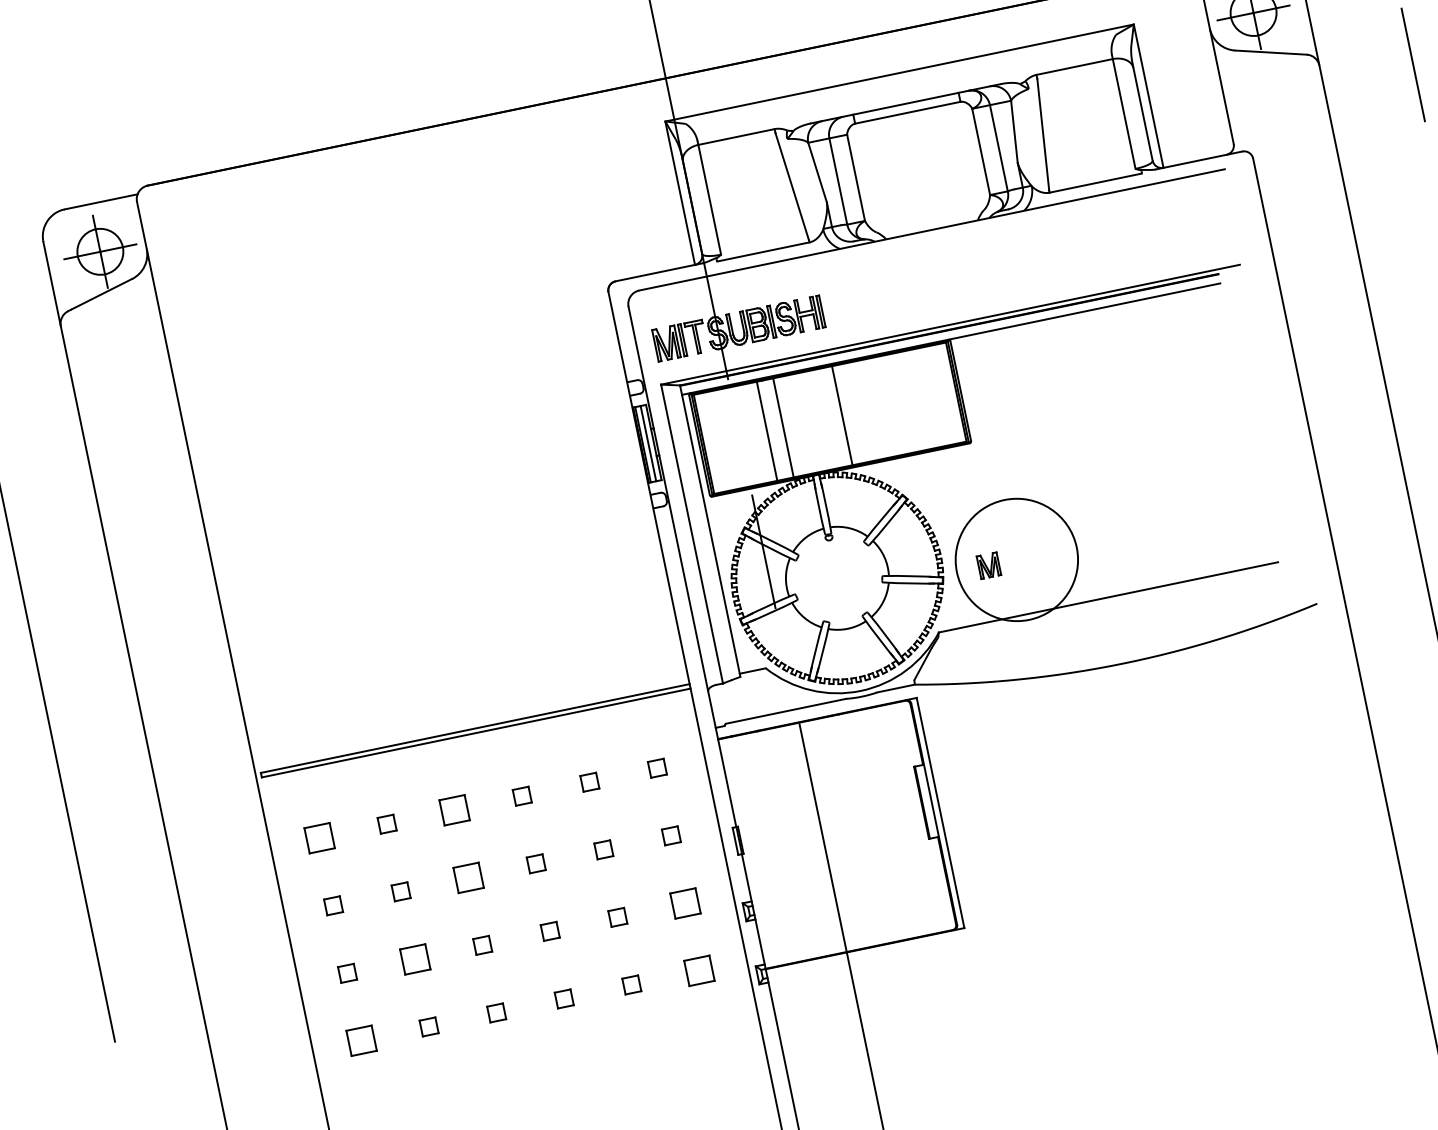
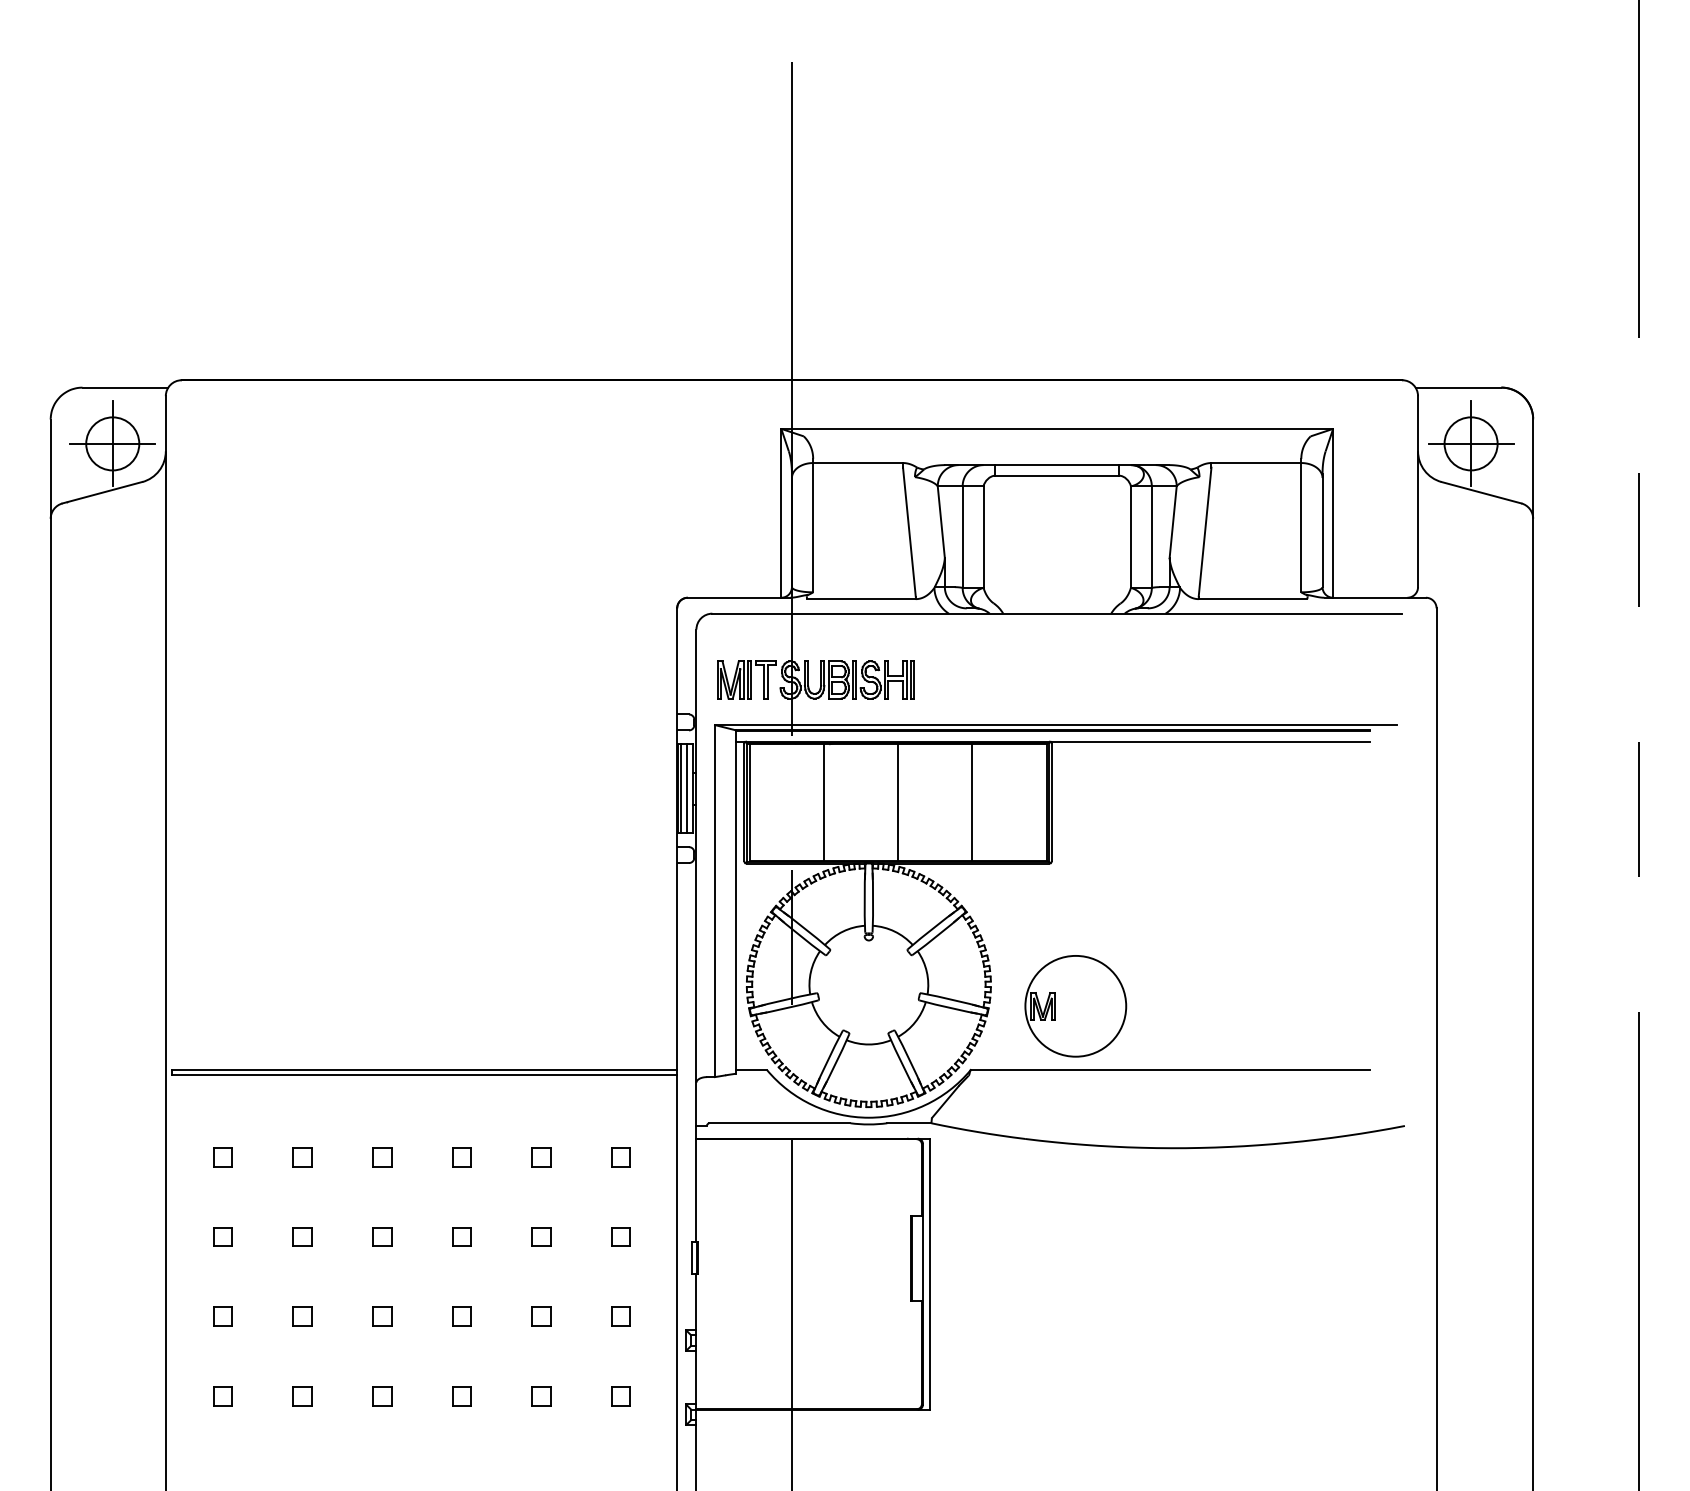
line: (842, 415) -> (972, 802), moved
line: (783, 427) -> (898, 802), moved
circle: (1016, 559) -> (1075, 1005), size x0.71
part: (454, 810) -> (382, 1157), size x0.62
part: (319, 838) -> (222, 1157), size x0.62
part: (468, 877) -> (382, 1236), size x0.62
part: (684, 903) -> (620, 1316), size x0.62
part: (414, 959) -> (302, 1316), size x0.62
part: (698, 971) -> (620, 1396), size x0.62
part: (361, 1041) -> (222, 1396), size x0.62

